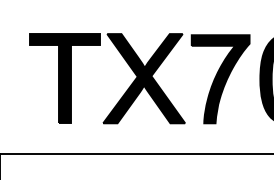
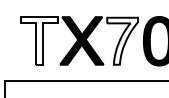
fill: (64, 77) -> (39, 40), removed
fill: (220, 77) -> (122, 40), removed

